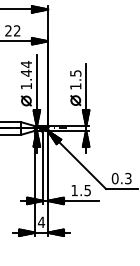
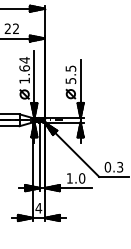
text: (26, 72) -> (24, 67), 1.44 -> 1.64
text: (75, 86) -> (70, 80), 1.5 -> 5.5
text: (87, 190) -> (81, 178), 1.5 -> 1.0

